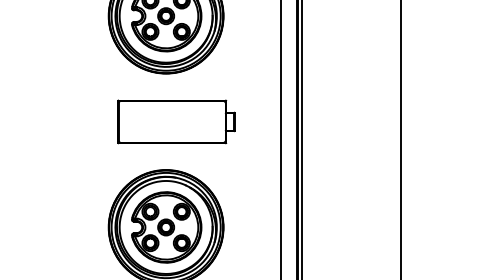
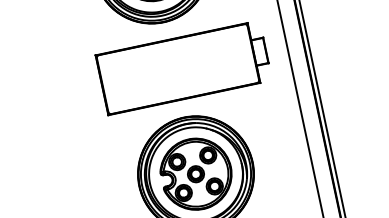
part: (176, 121) -> (183, 67), size x1.43

